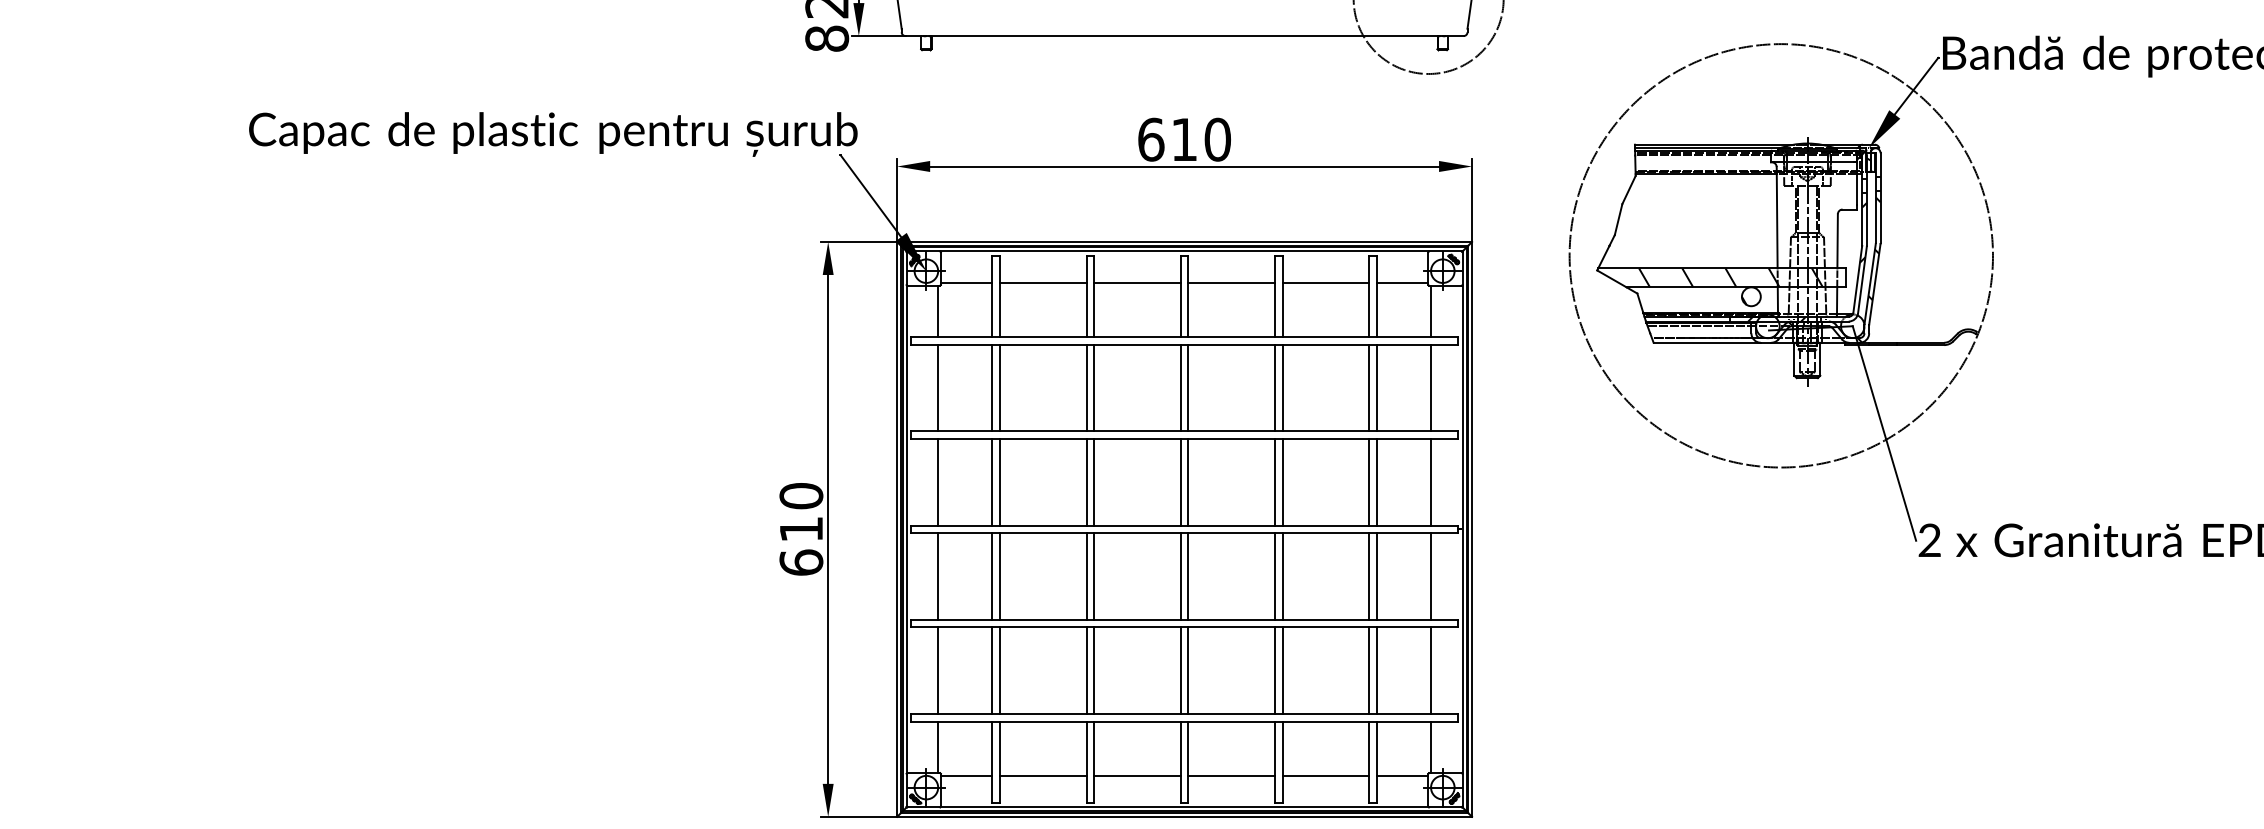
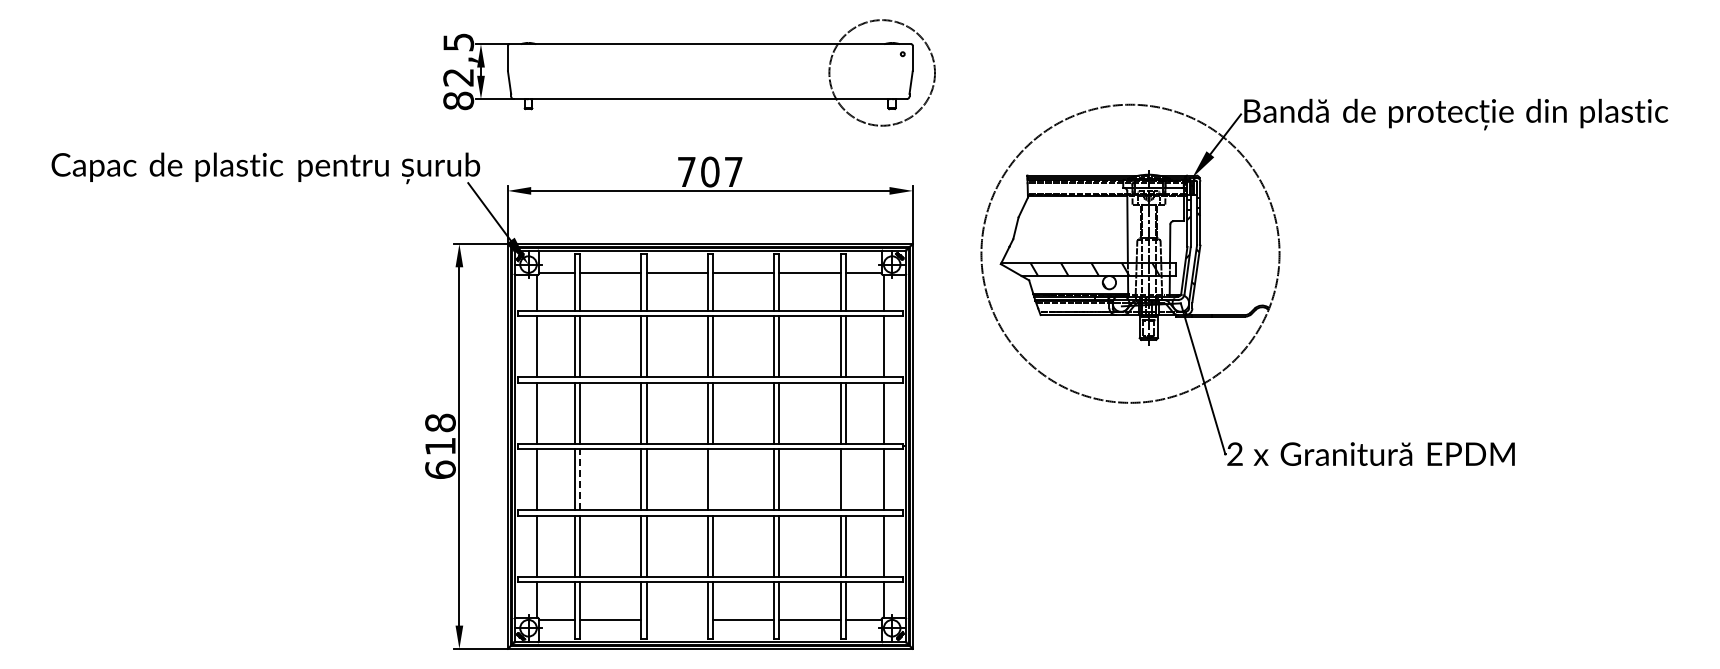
text: (1183, 138) -> (709, 171), 610 -> 707
text: (801, 495) -> (440, 422), 610 -> 618
line: (1000, 576) -> (580, 479), solid -> dashed
line: (1189, 576) -> (713, 479), removed
line: (1376, 576) -> (845, 479), removed
line: (1136, 776) -> (676, 620), removed

